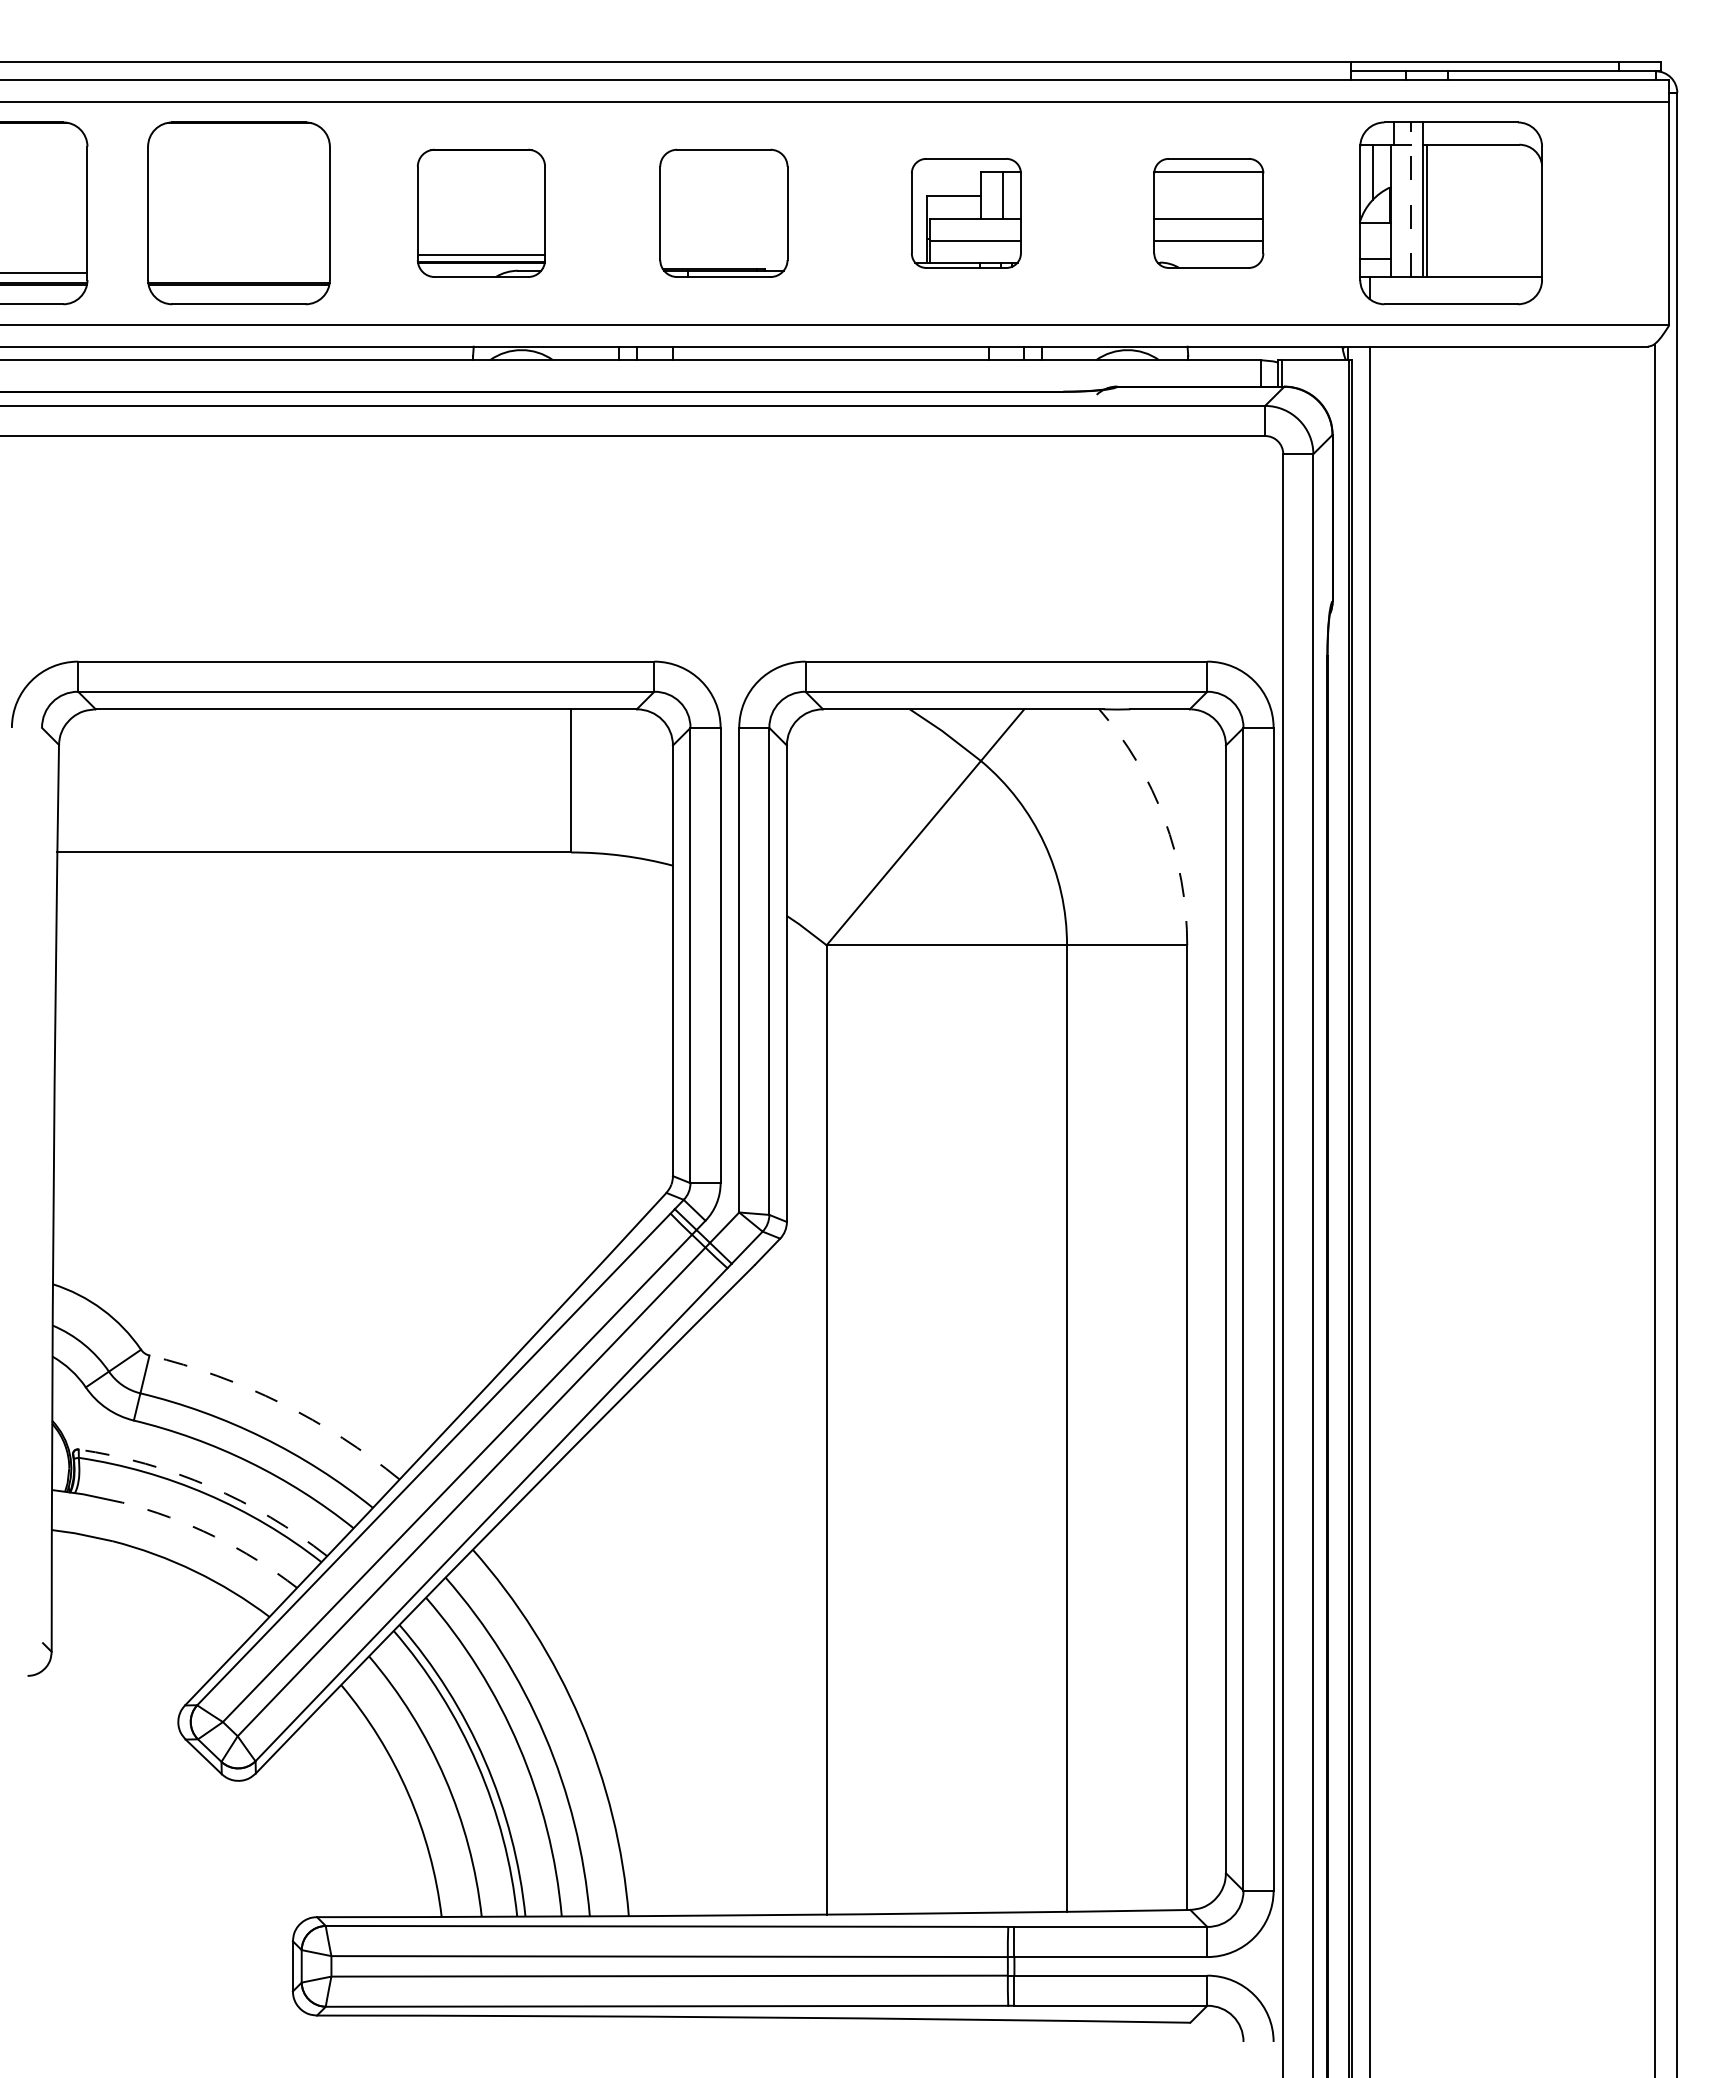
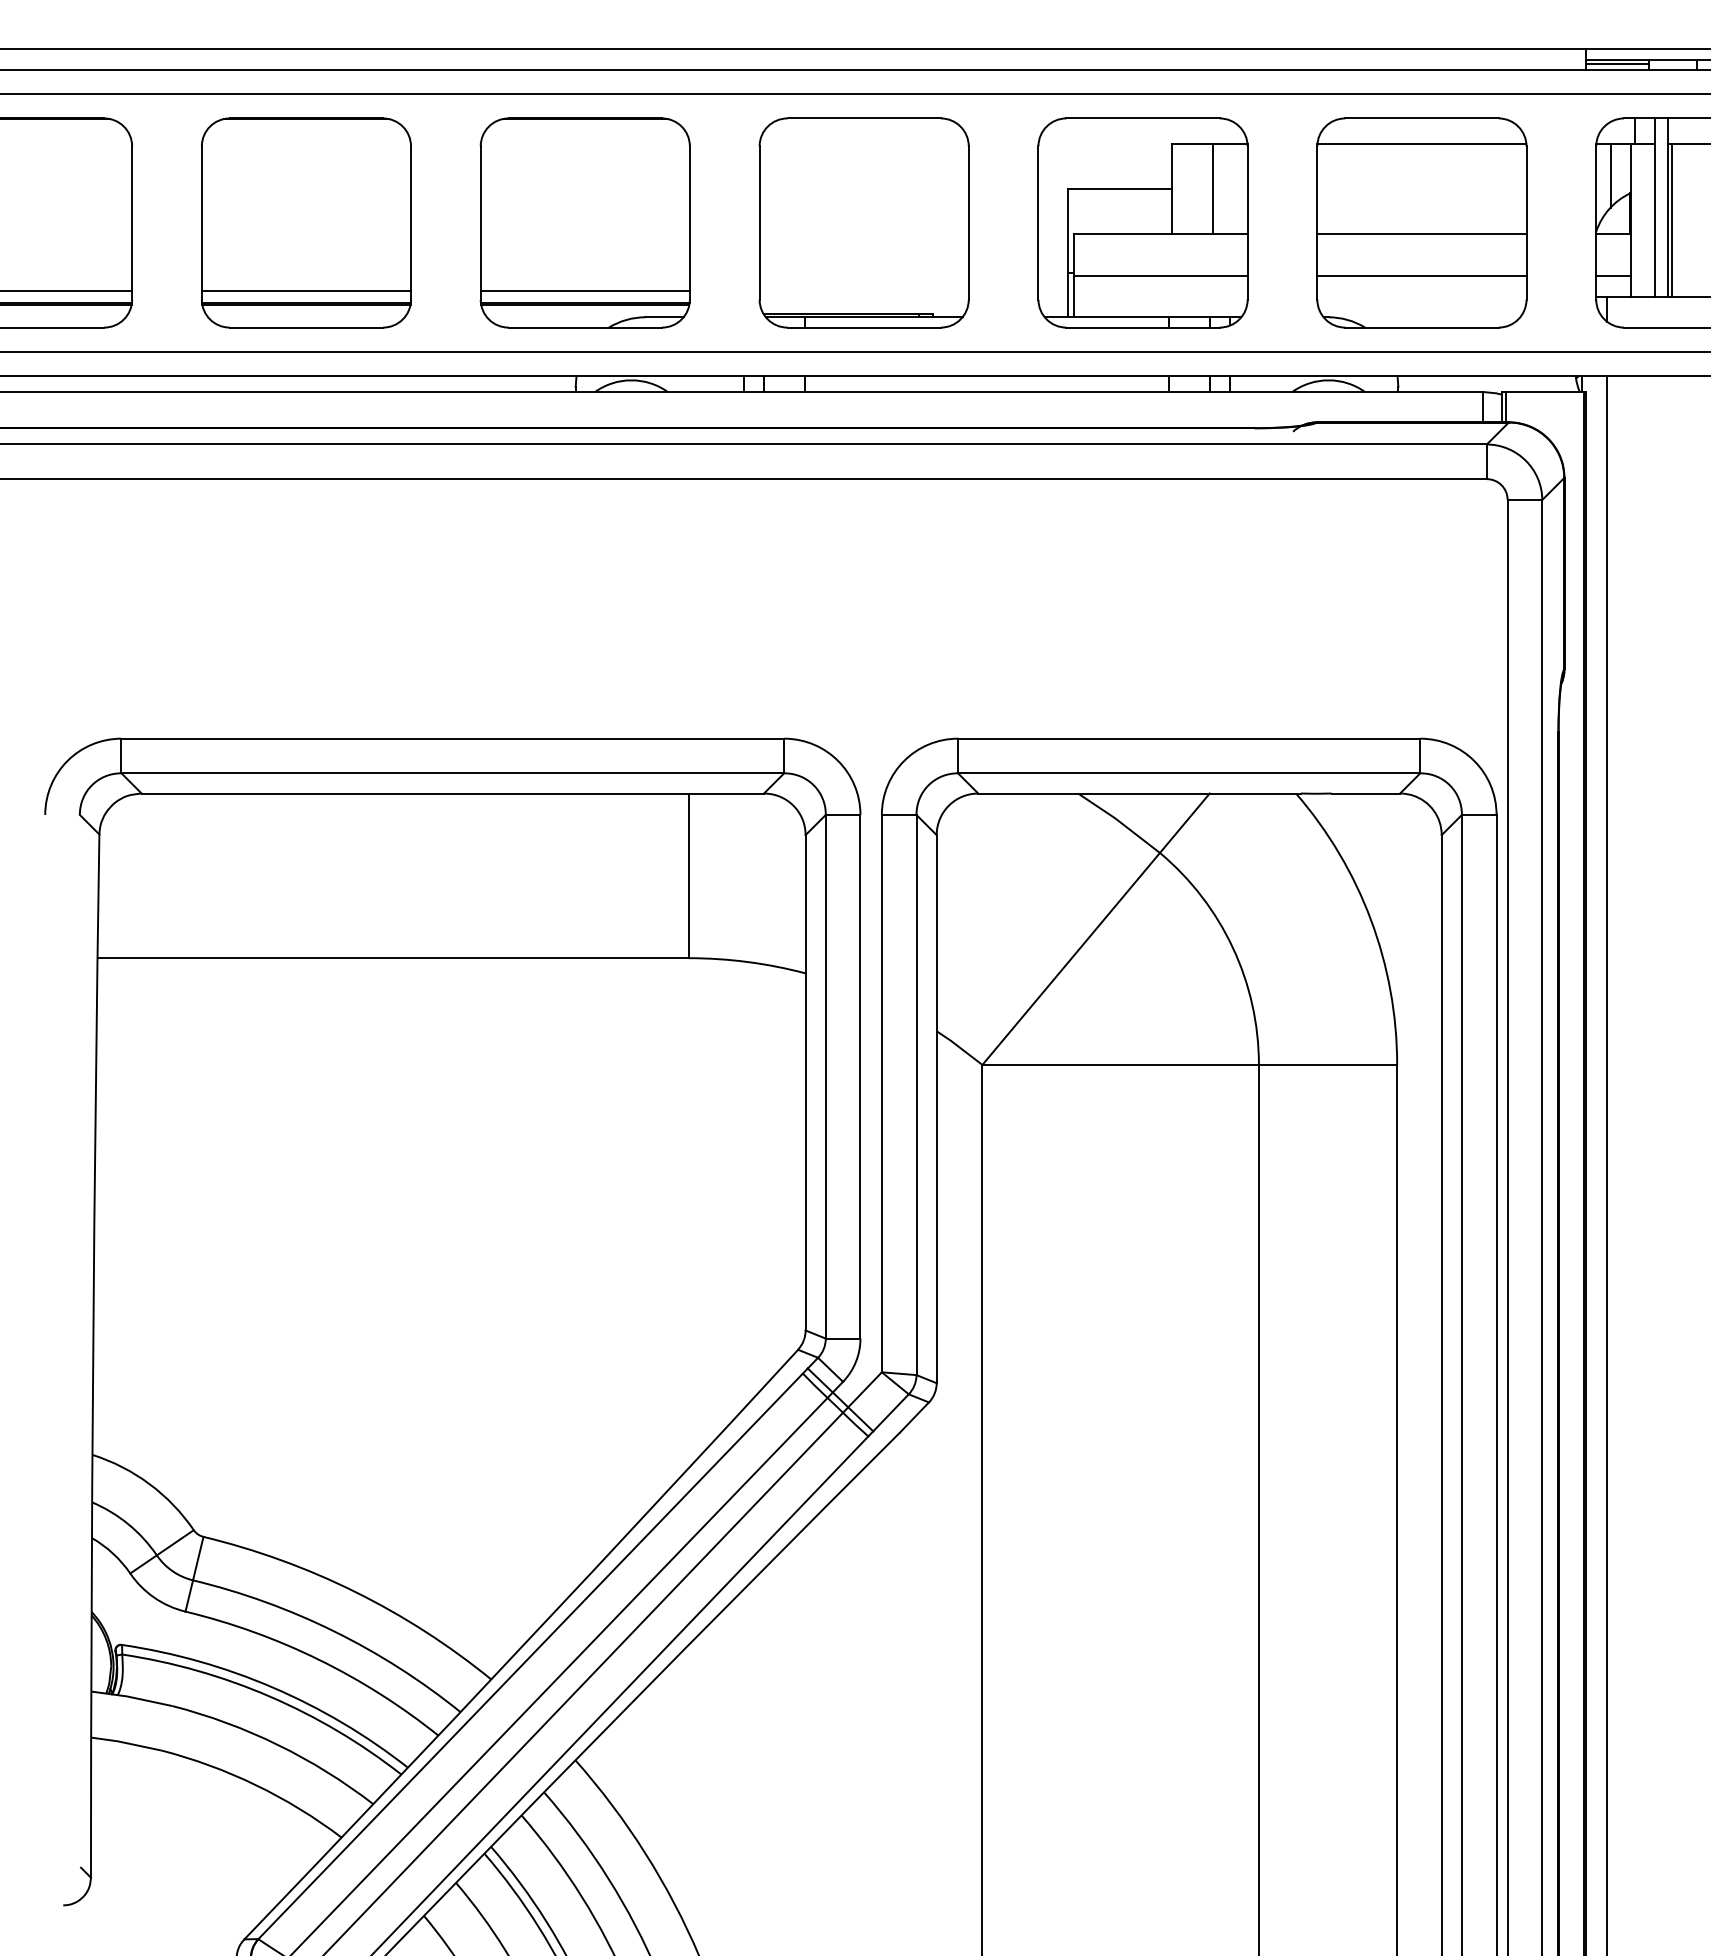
line: (1378, 74) -> (1617, 63), added
line: (1411, 199) -> (1655, 207), dashed -> solid
part: (481, 213) -> (585, 223), size x1.43
part: (723, 213) -> (863, 223), size x1.43
part: (966, 213) -> (1143, 223), size x1.67
part: (1208, 213) -> (1421, 223), size x1.67
line: (238, 272) -> (305, 291), added
arc: (1164, 819) -> (1371, 920), dashed -> solid
arc: (281, 1403) -> (355, 1592), dashed -> solid
arc: (209, 1486) -> (272, 1687), dashed -> solid
arc: (214, 1536) -> (278, 1745), dashed -> solid

